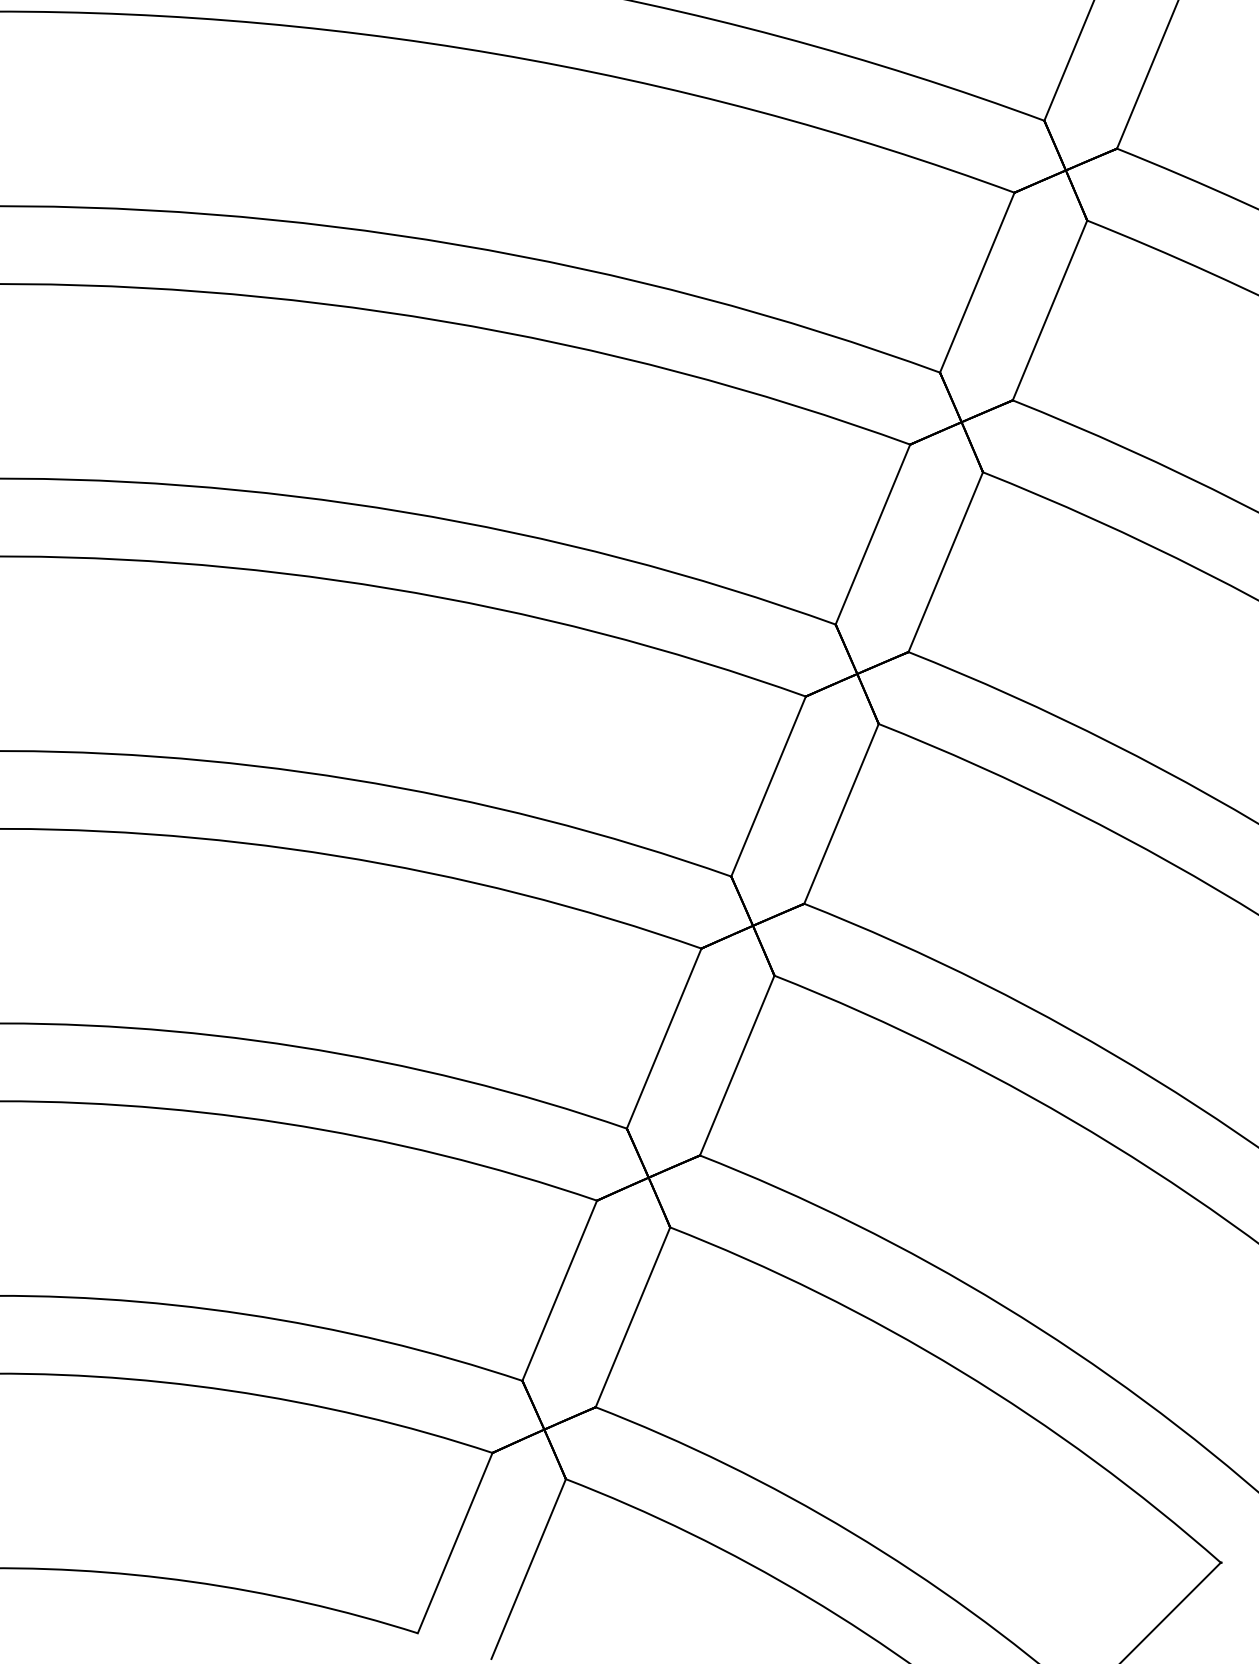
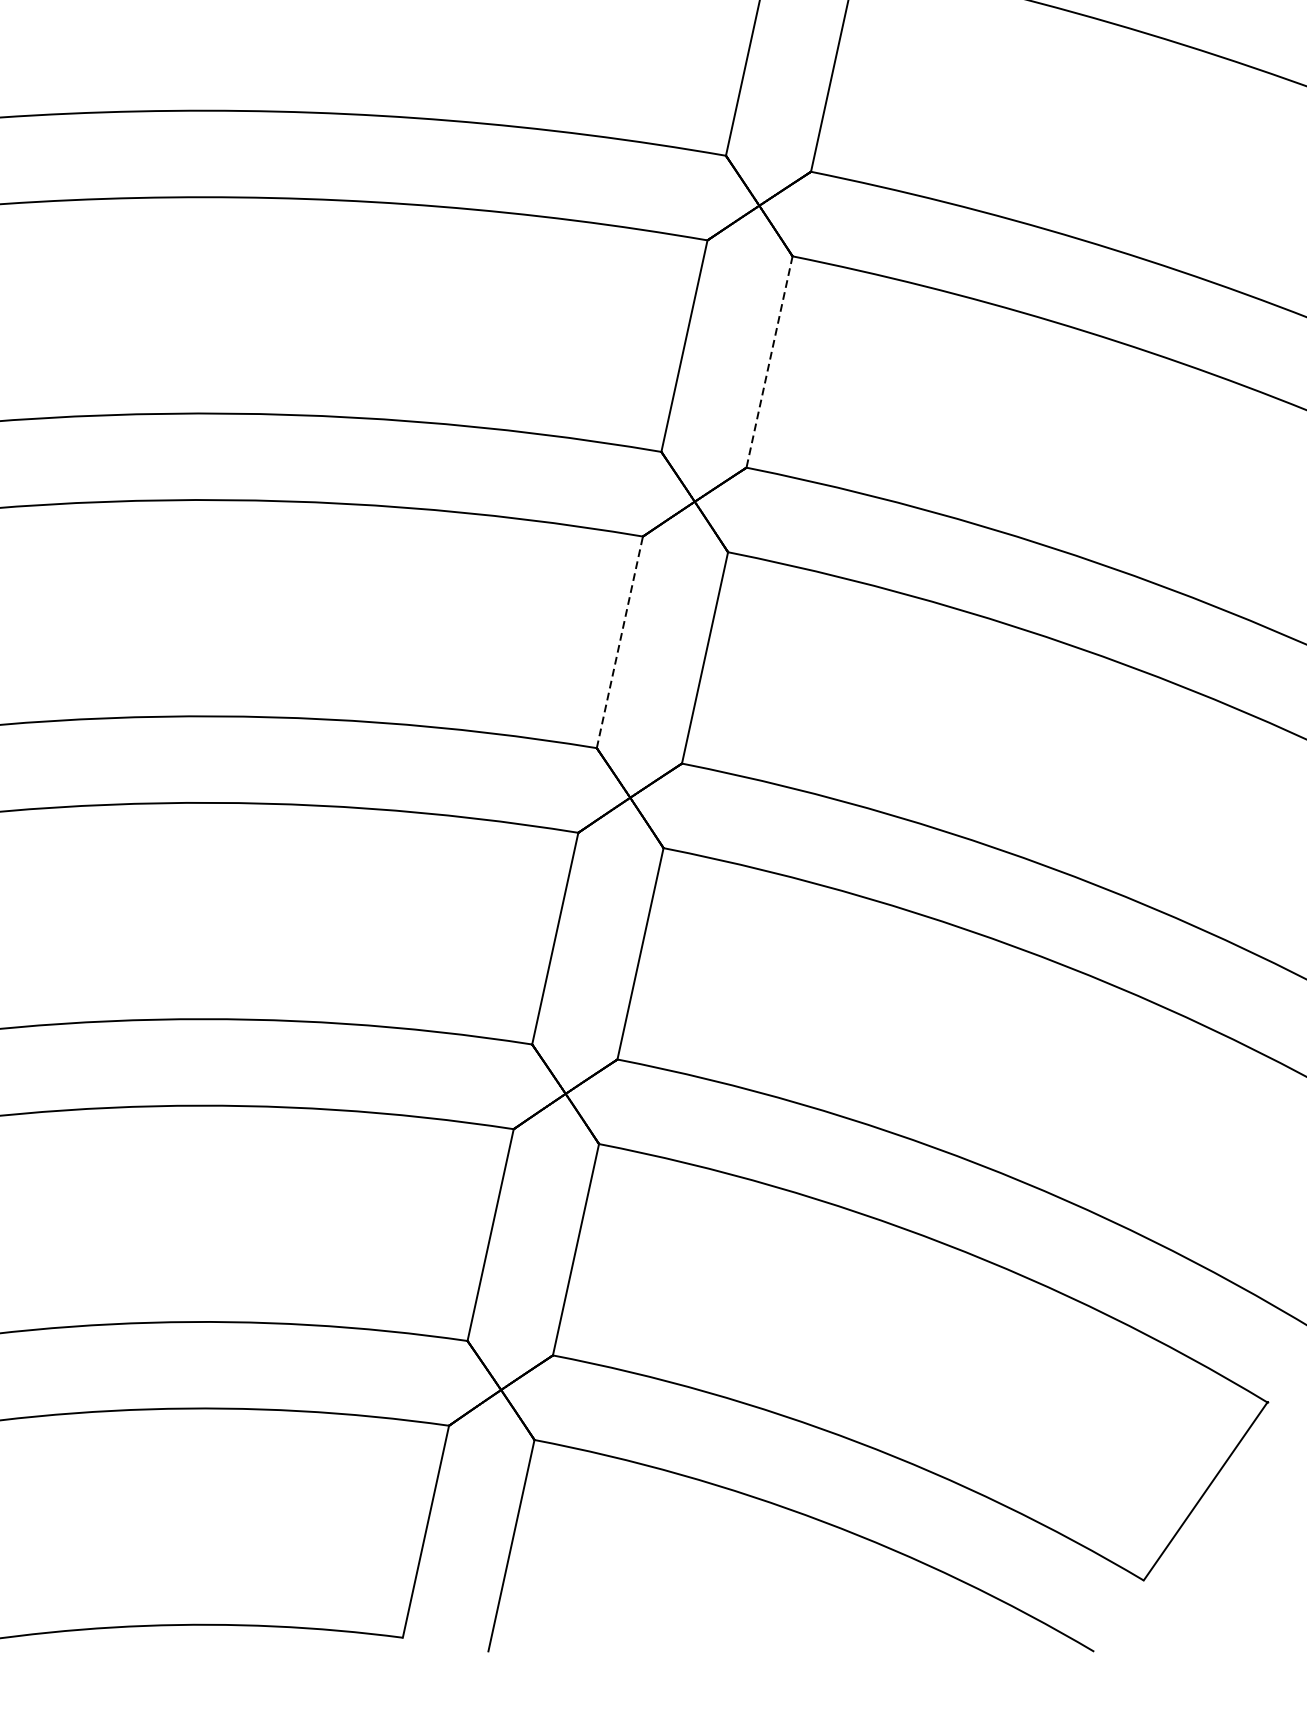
line: (945, 562) -> (769, 362), solid -> dashed
line: (768, 786) -> (619, 642), solid -> dashed

